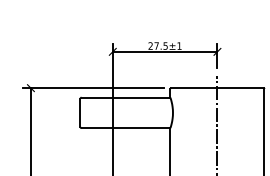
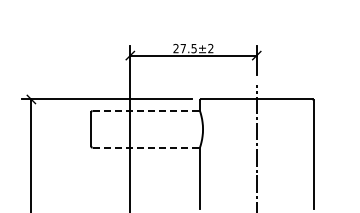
text: (179, 45) -> (210, 48), 27.5±1 -> 27.5±2
line: (126, 97) -> (146, 110), solid -> dashed
line: (126, 127) -> (146, 147), solid -> dashed

